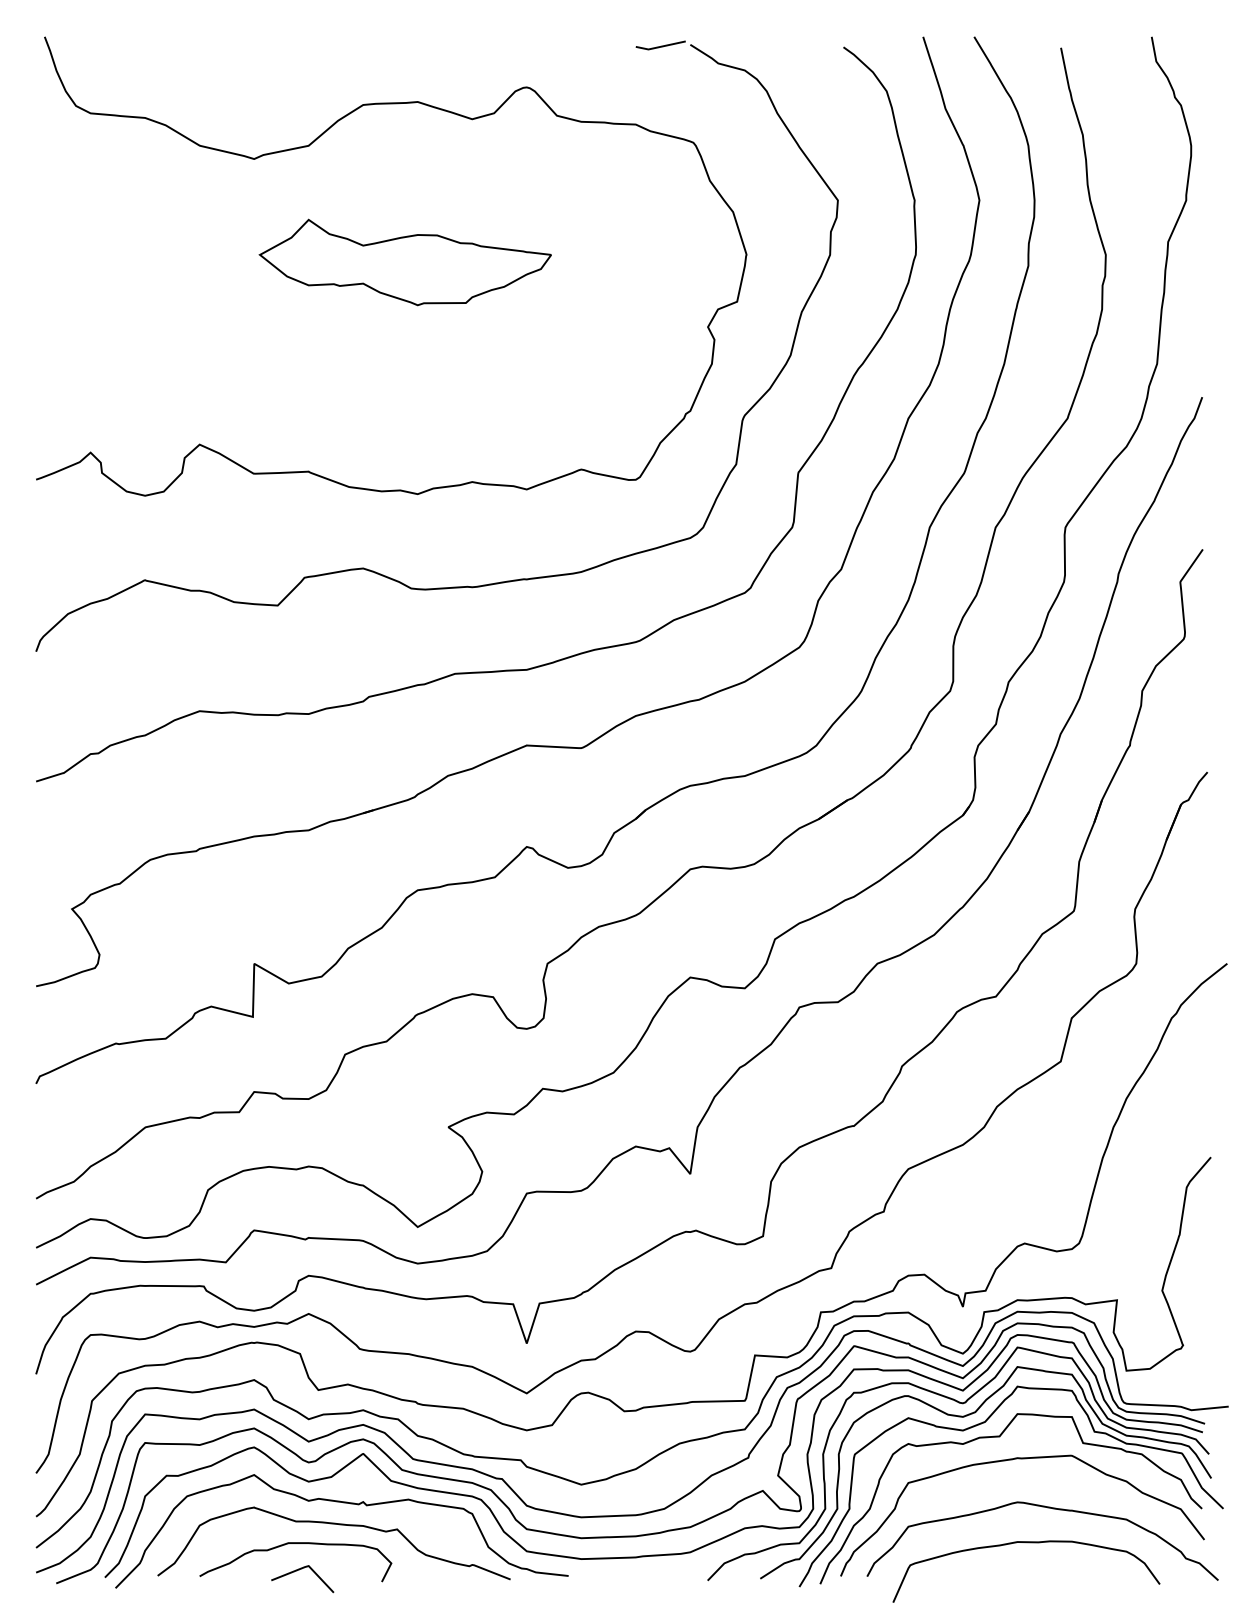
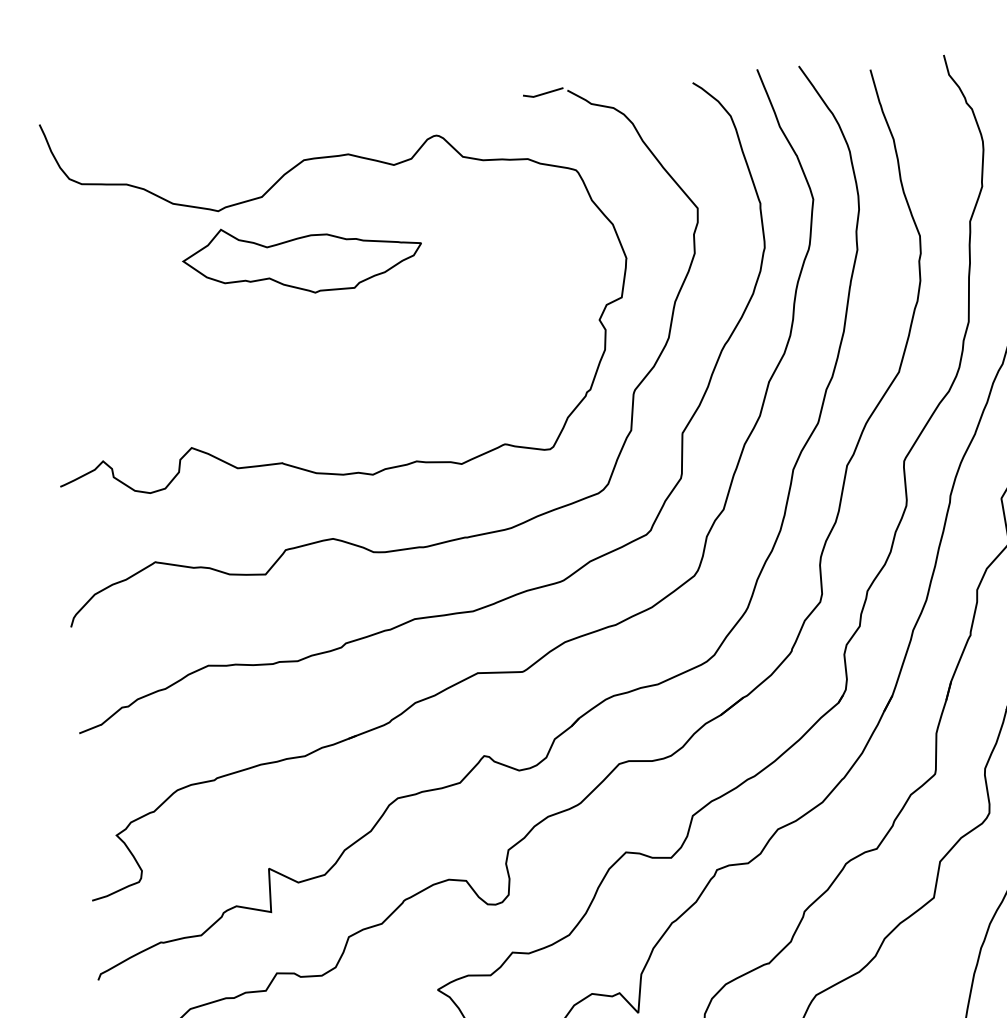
part: (404, 262) -> (301, 258), moved

